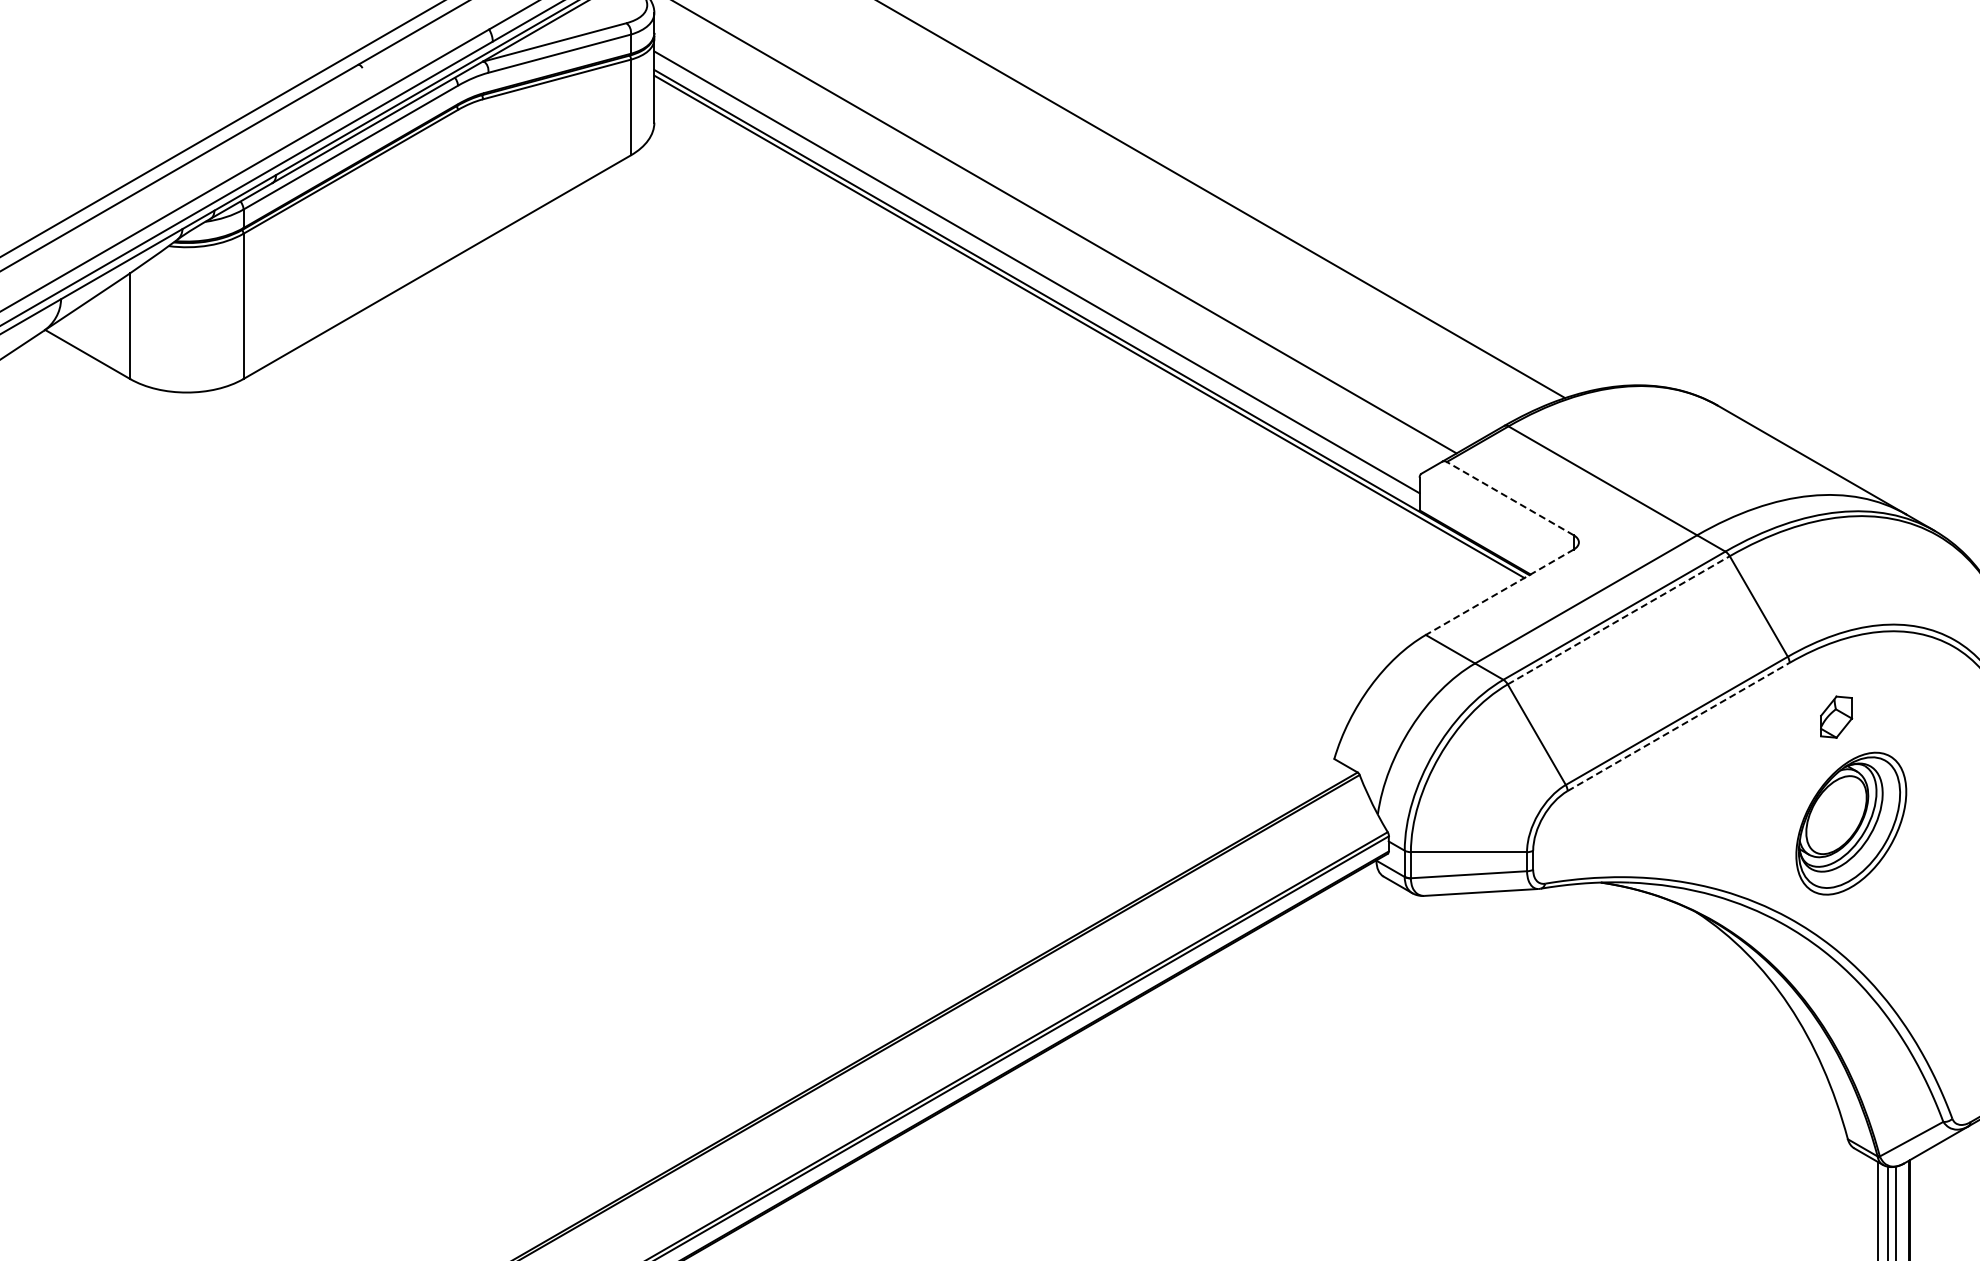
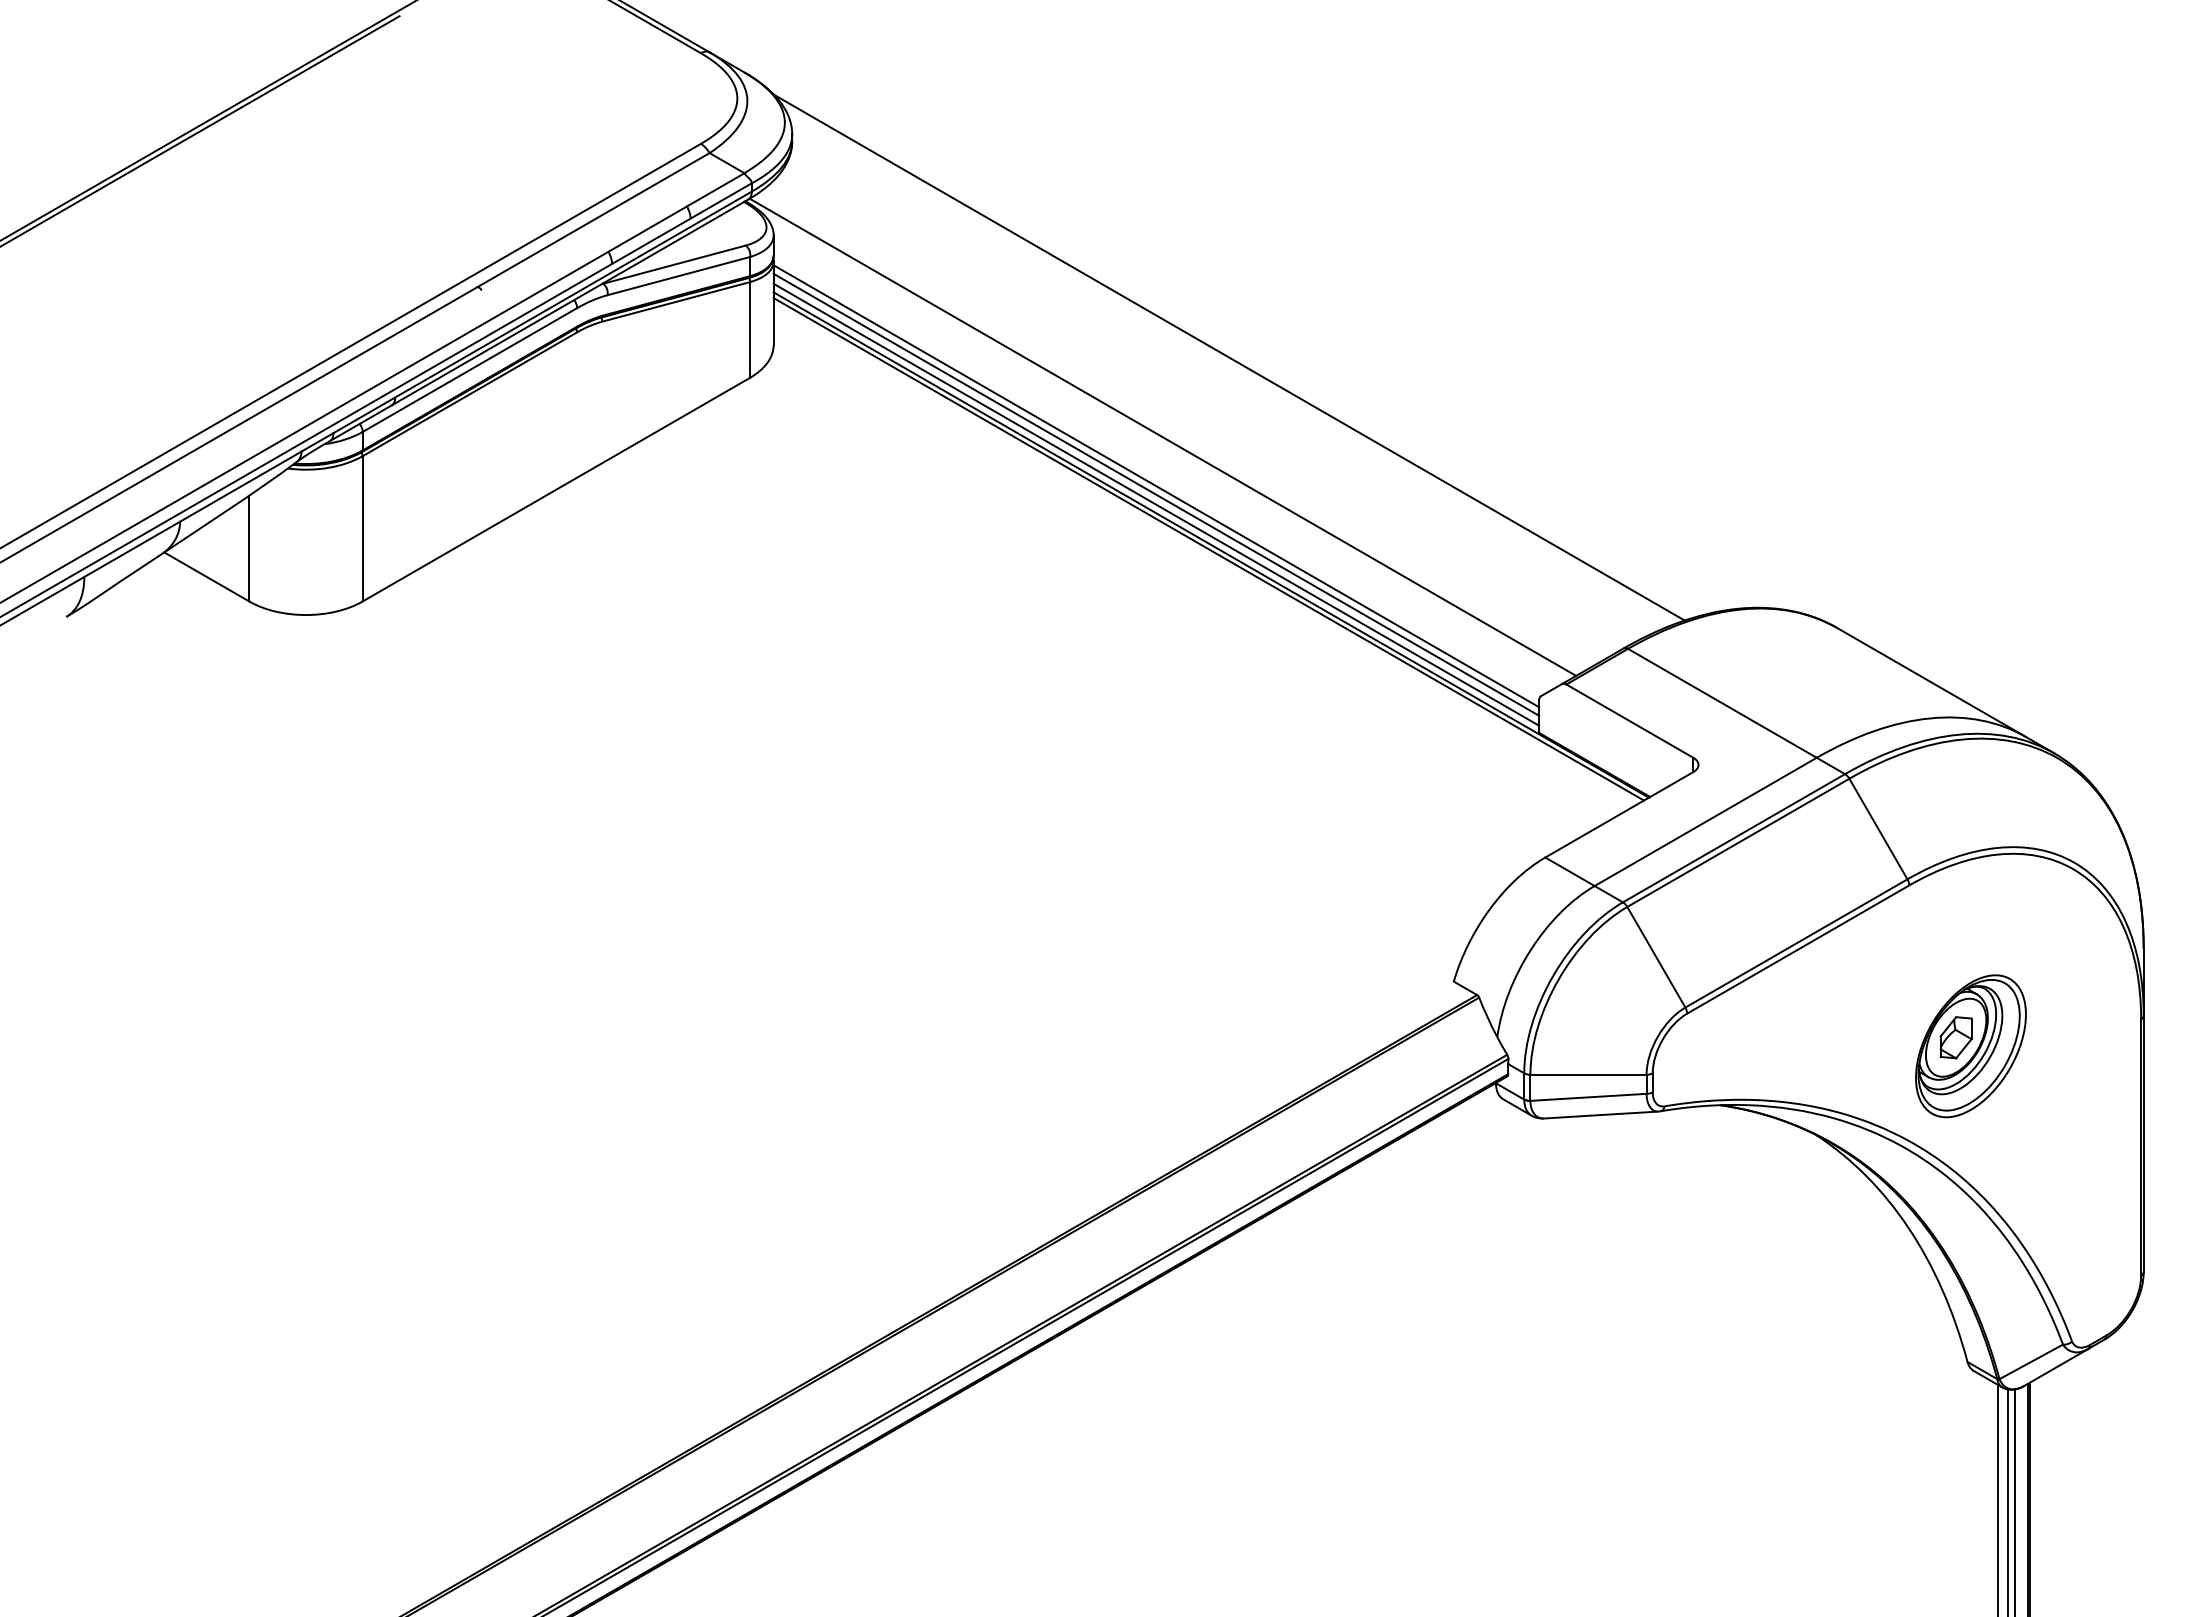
line: (1037, 264) -> (1156, 486), added
line: (1037, 282) -> (1156, 504), added
line: (1509, 497) -> (1629, 720), dashed -> solid
line: (1498, 592) -> (1618, 815), dashed -> solid
line: (1618, 619) -> (1738, 842), dashed -> solid
part: (1835, 716) -> (1955, 1037), moved
line: (1678, 726) -> (1798, 949), dashed -> solid

